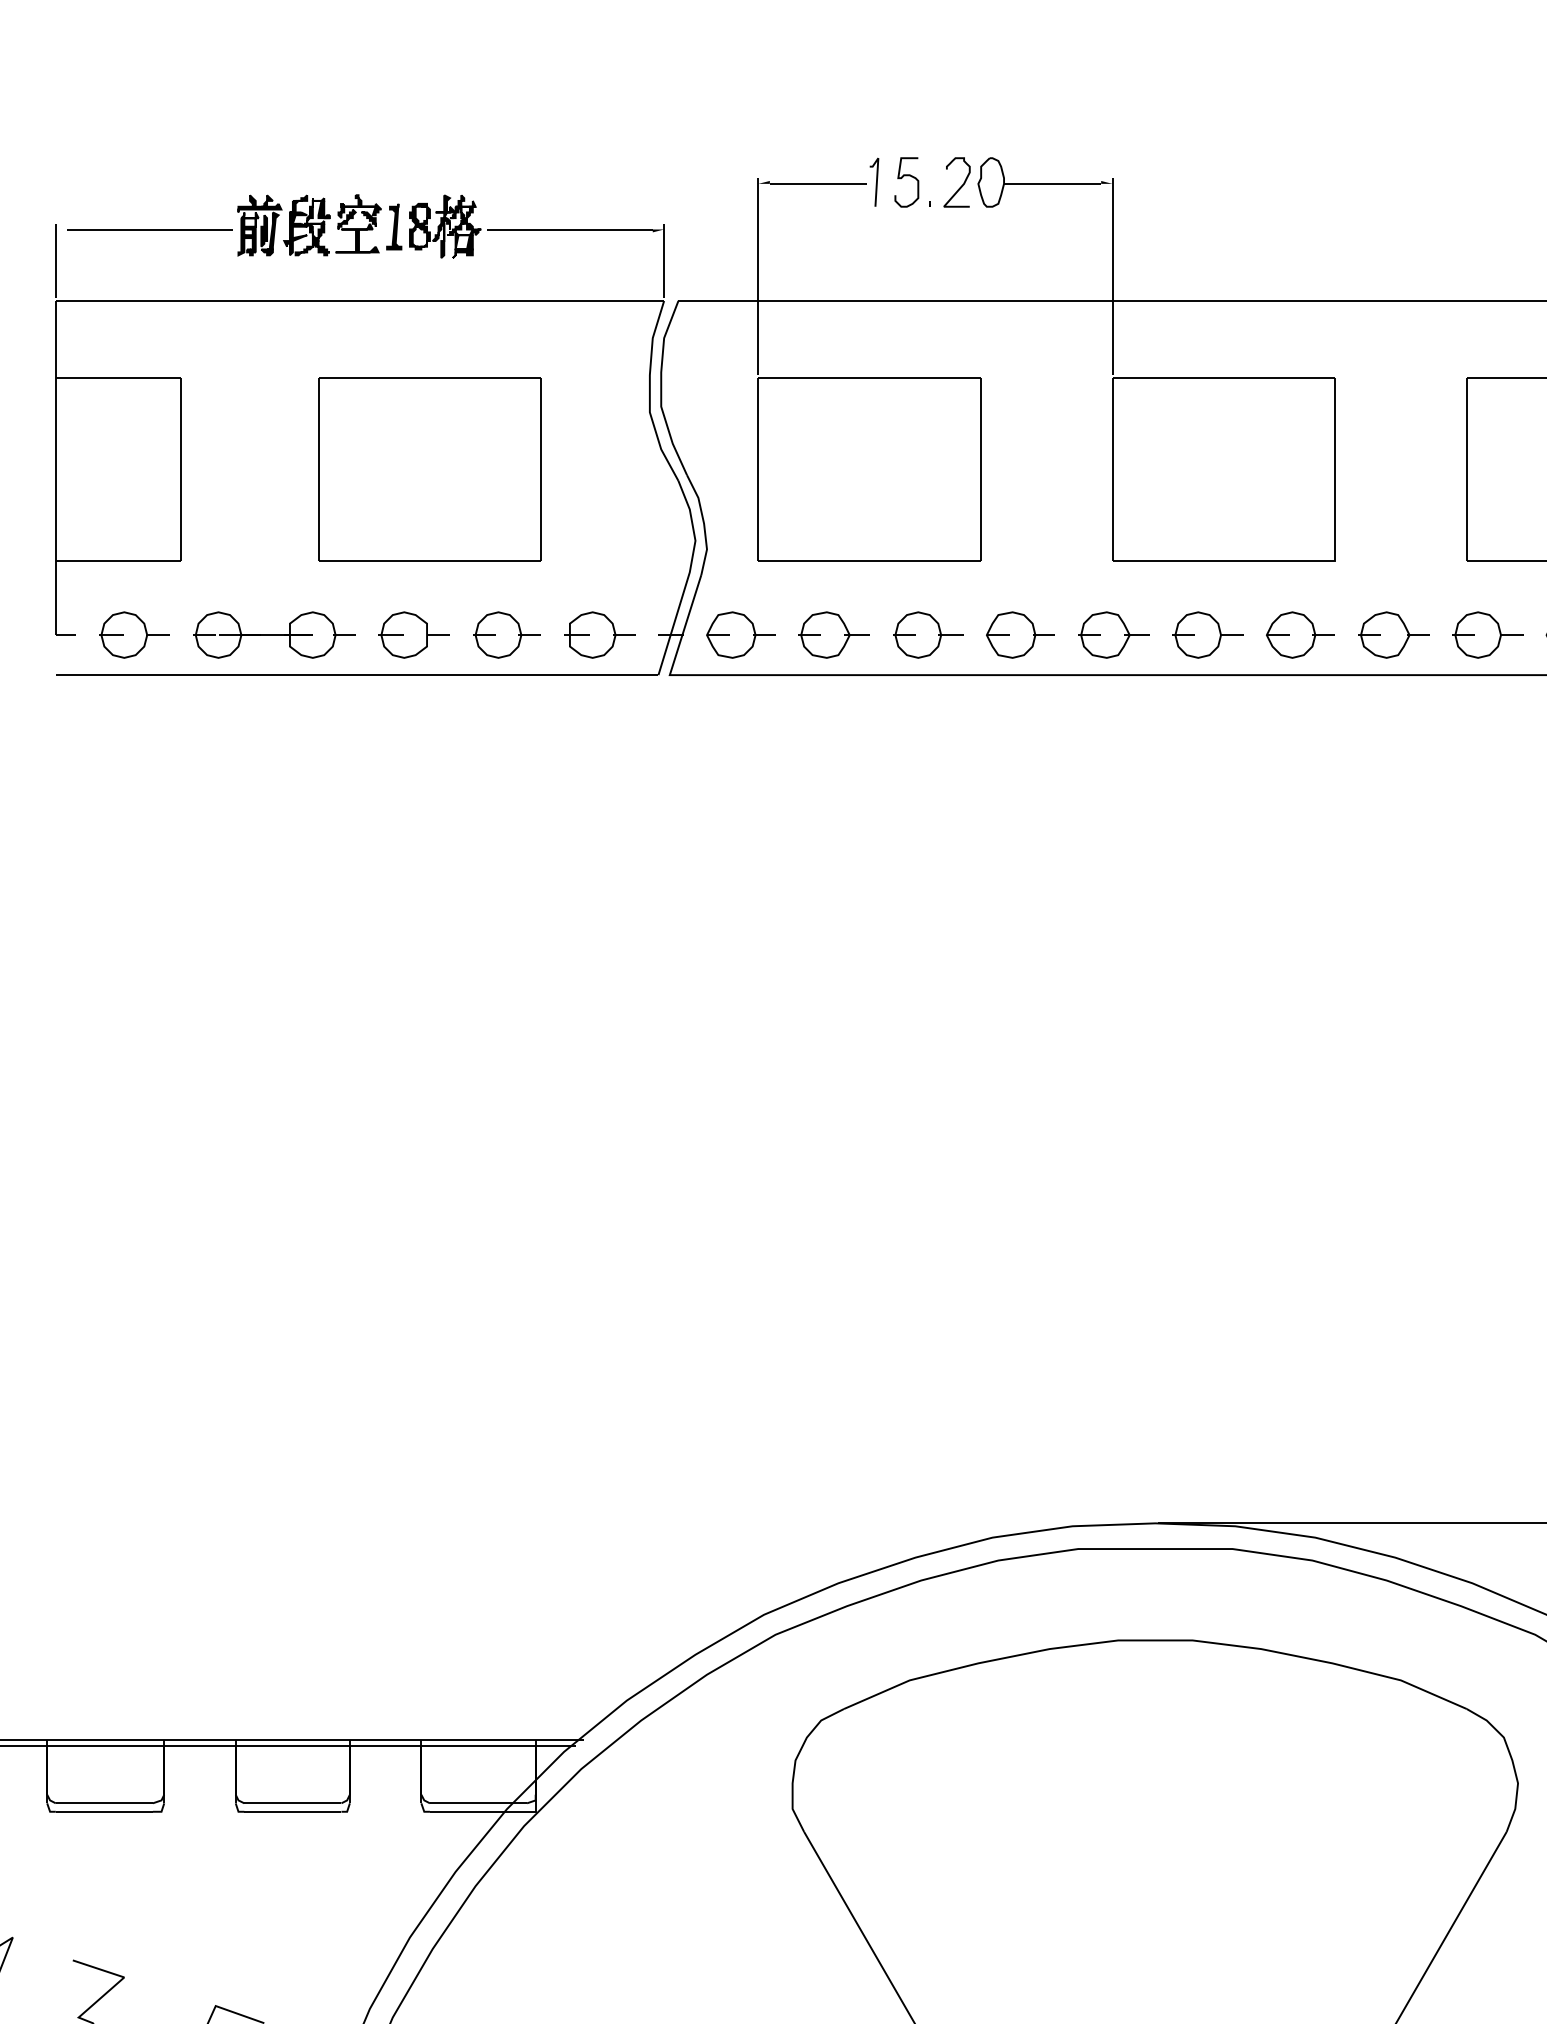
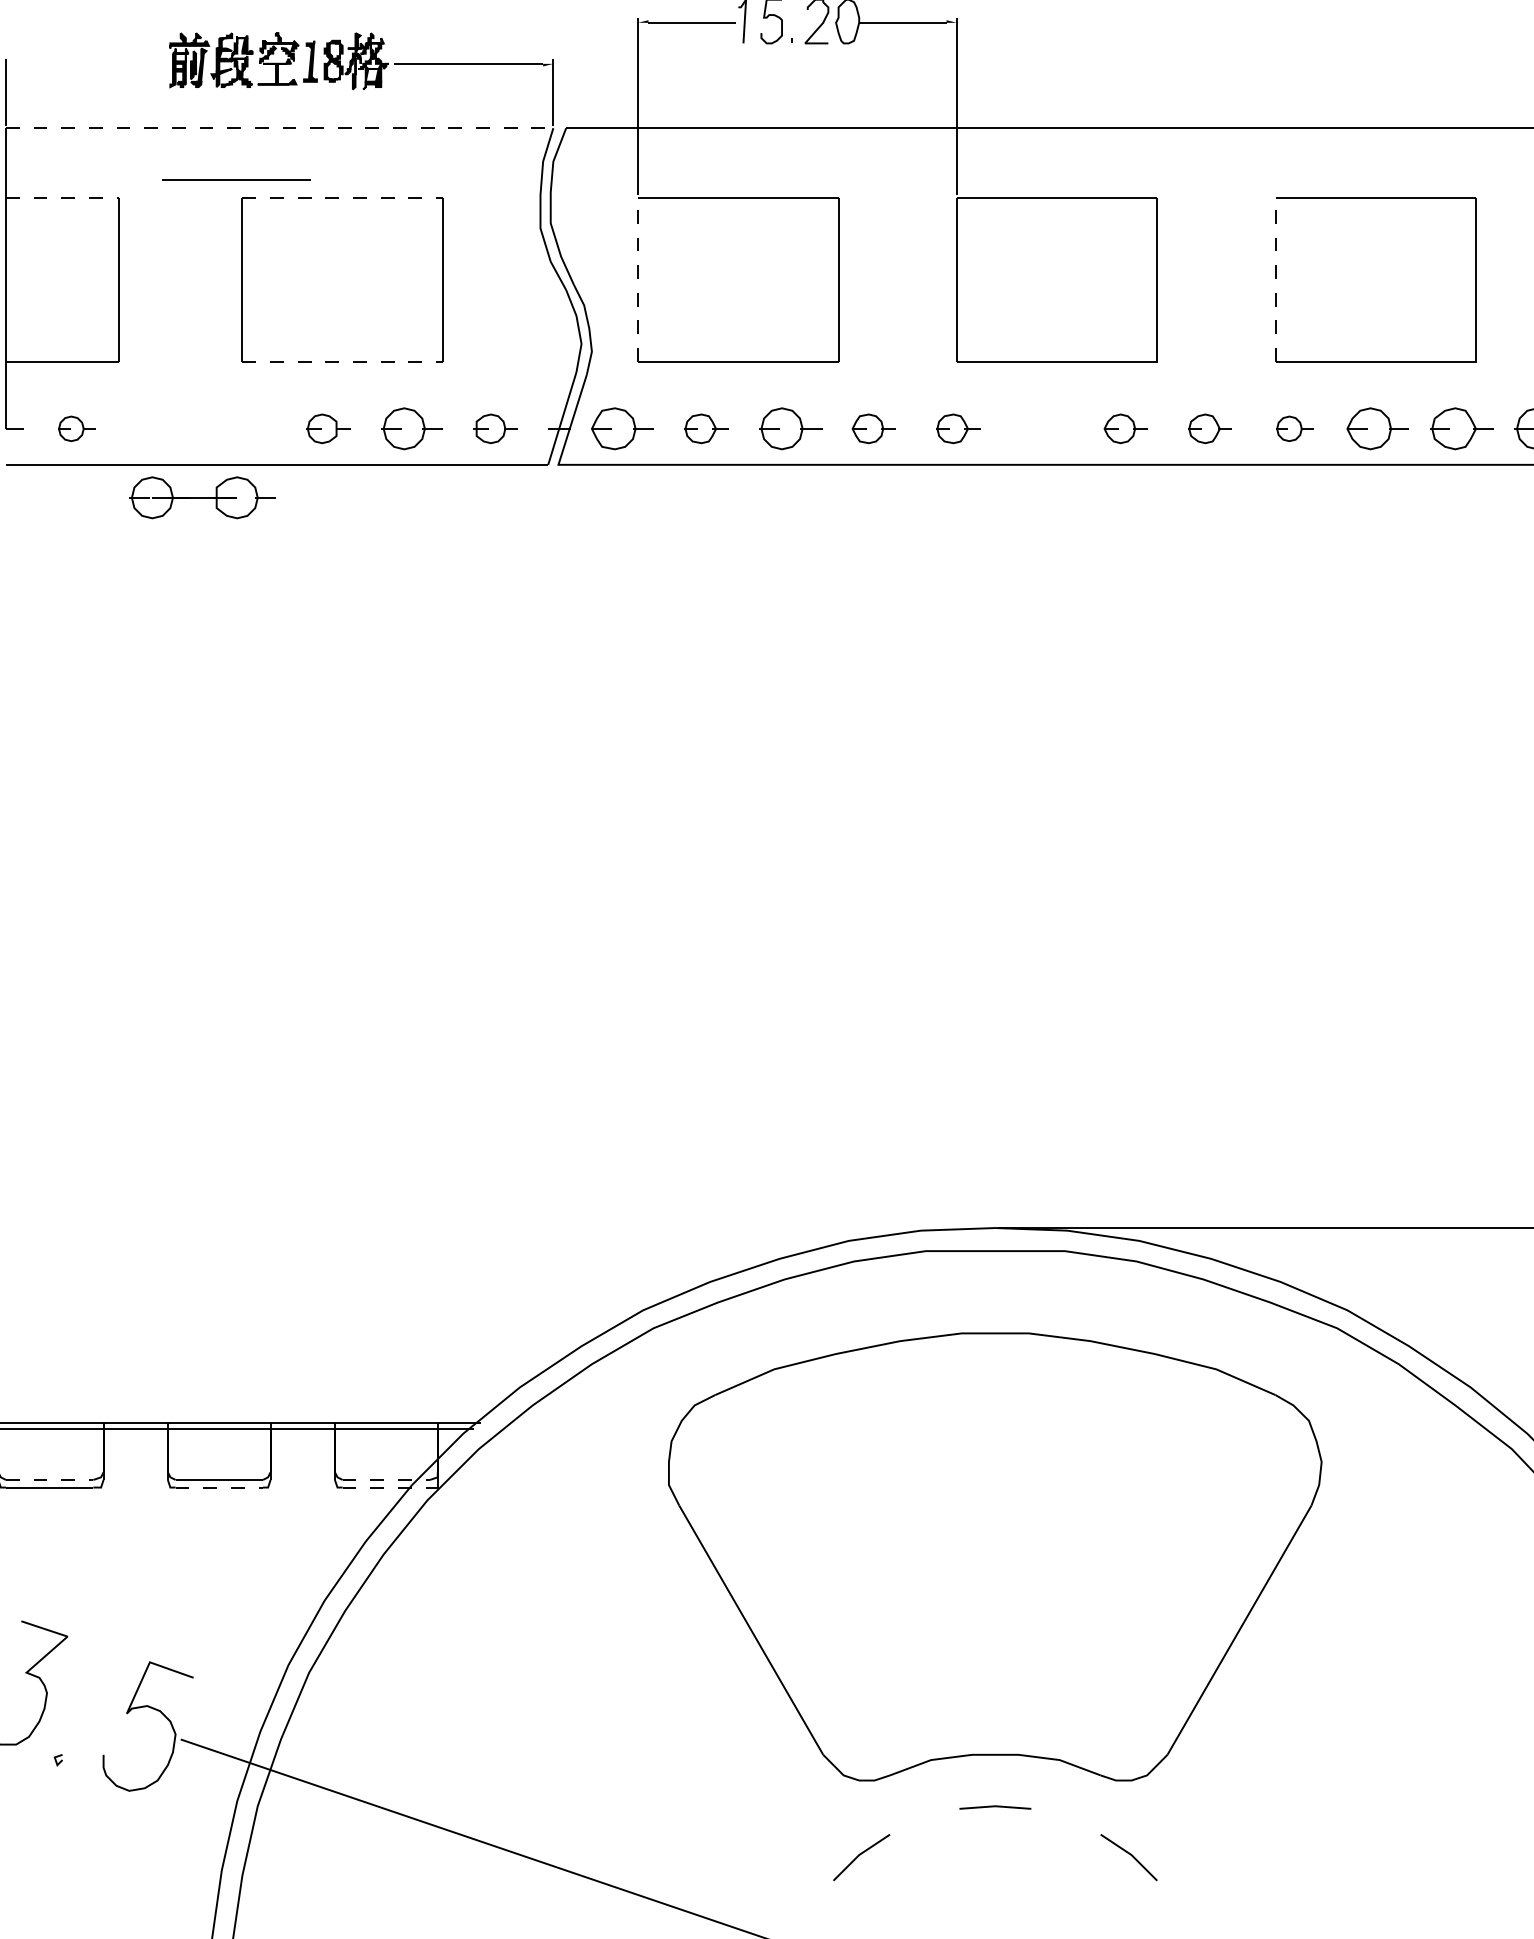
line: (149, 229) -> (236, 179), moved
line: (359, 301) -> (279, 128), solid -> dashed
line: (118, 378) -> (62, 197), solid -> dashed
line: (430, 378) -> (343, 197), solid -> dashed
line: (758, 469) -> (638, 279), solid -> dashed
line: (1466, 469) -> (1275, 279), solid -> dashed
line: (430, 560) -> (343, 361), solid -> dashed
part: (134, 634) -> (76, 428), size x0.6
part: (274, 634) -> (202, 497), moved
part: (414, 634) -> (328, 428), size x0.7
part: (599, 634) -> (495, 428), size x0.7
part: (833, 634) -> (705, 428), size x0.7
part: (1019, 634) -> (873, 428), size x0.7
part: (1113, 634) -> (957, 428), size x0.7
part: (1207, 634) -> (1042, 428), removed
part: (1300, 634) -> (1125, 428), size x0.7
part: (1393, 634) -> (1209, 428), size x0.7
part: (1487, 634) -> (1294, 428), size x0.6
line: (104, 1802) -> (49, 1479), solid -> dashed
line: (478, 1802) -> (386, 1479), solid -> dashed
line: (293, 1811) -> (219, 1487), solid -> dashed
line: (478, 1811) -> (386, 1487), solid -> dashed

